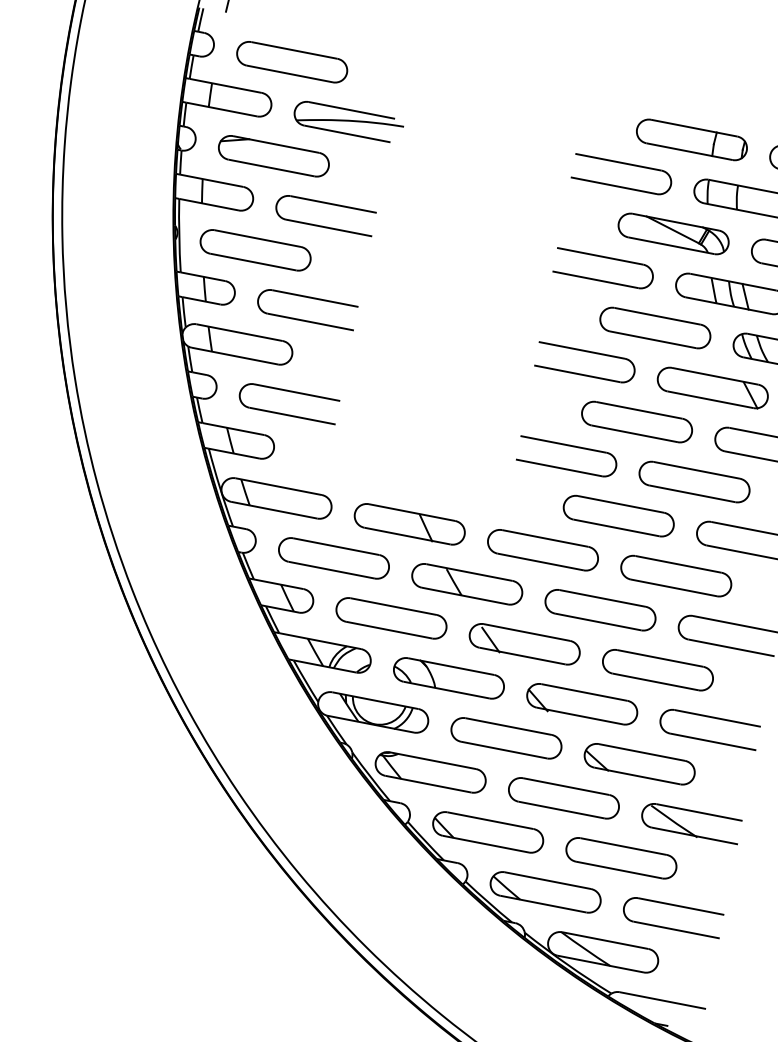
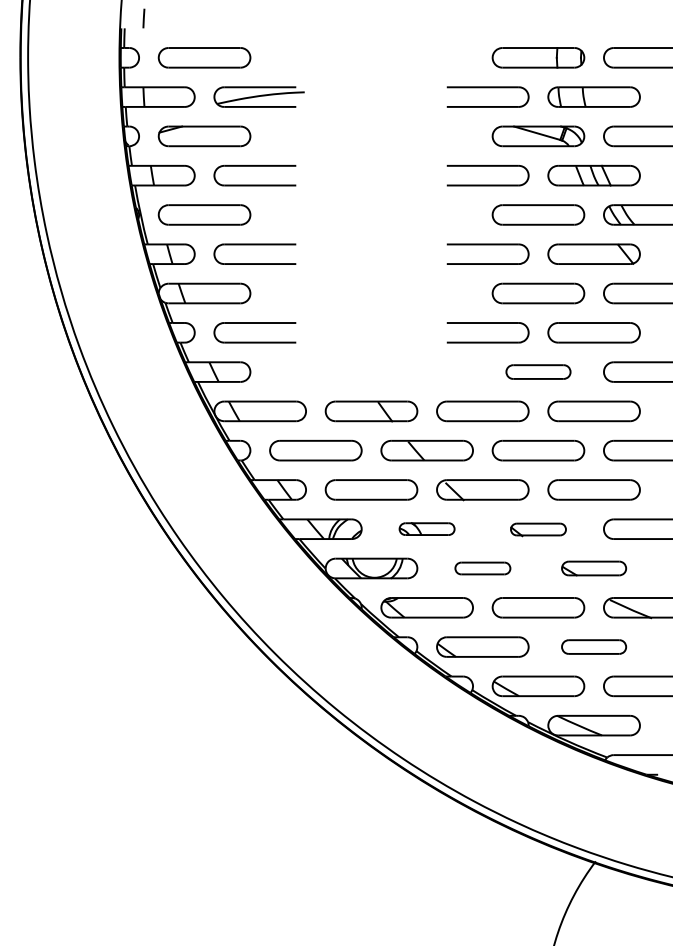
part: (618, 515) -> (538, 371), size x0.7
part: (448, 677) -> (426, 528), size x0.6
part: (582, 704) -> (538, 529), size x0.6
part: (506, 738) -> (482, 568), size x0.6
part: (638, 764) -> (593, 568), size x0.7
part: (620, 857) -> (593, 646), size x0.7

